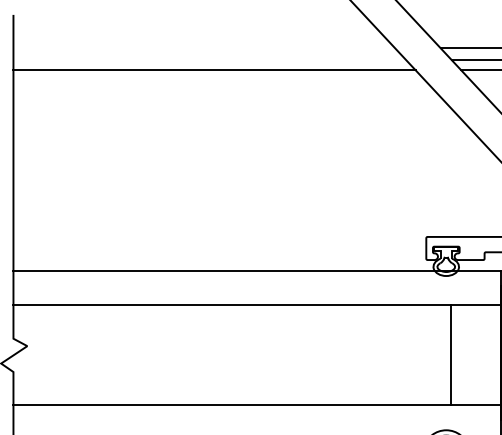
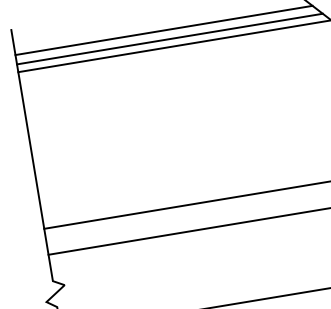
line: (204, 48) -> (164, 30), added
line: (209, 60) -> (169, 39), added

